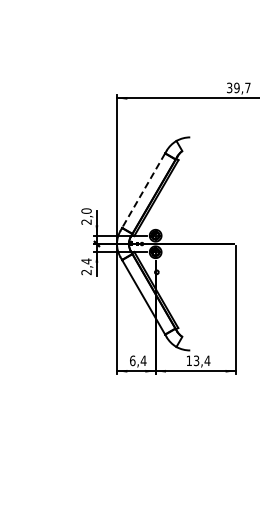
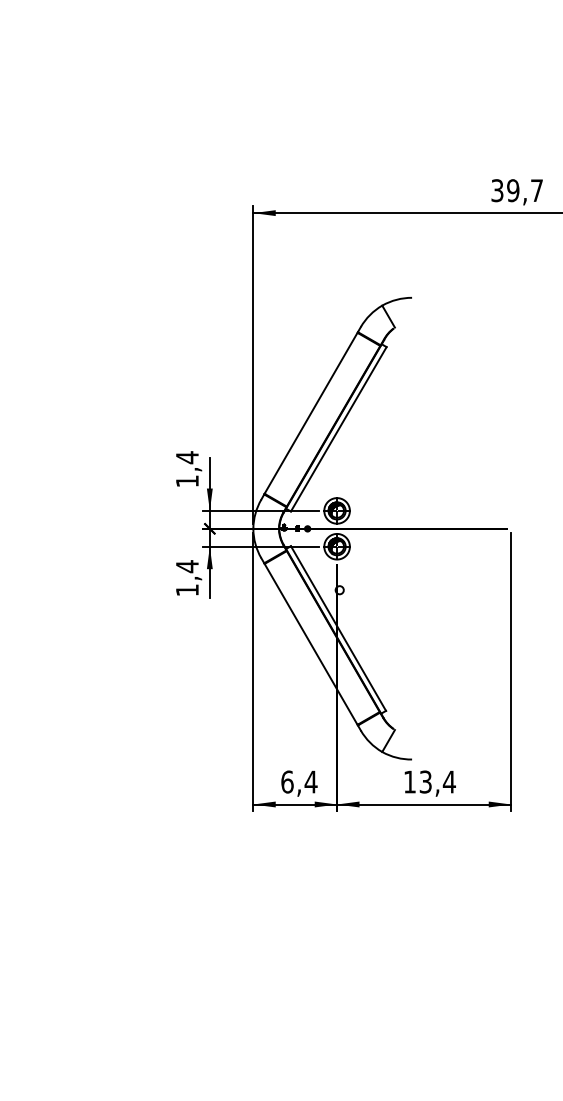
line: (143, 190) -> (310, 412), dashed -> solid
text: (86, 216) -> (187, 469), 2,0 -> 1,4
text: (86, 272) -> (187, 590), 2,4 -> 1,4

